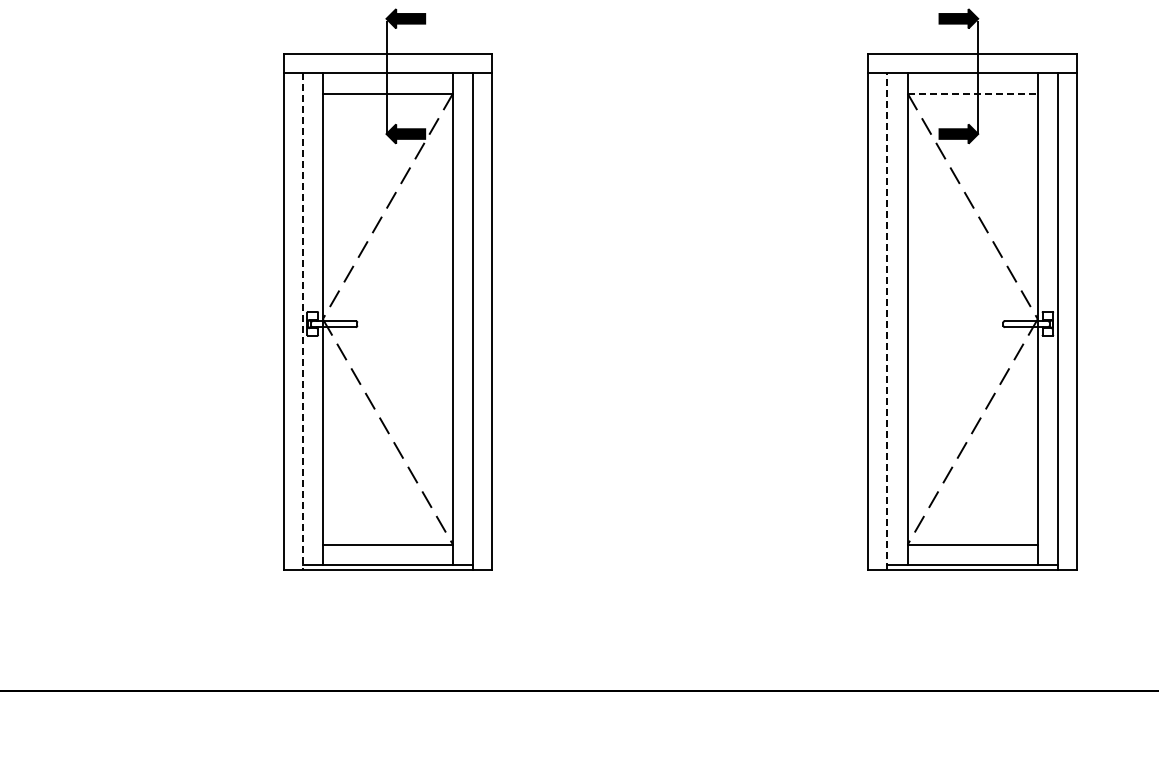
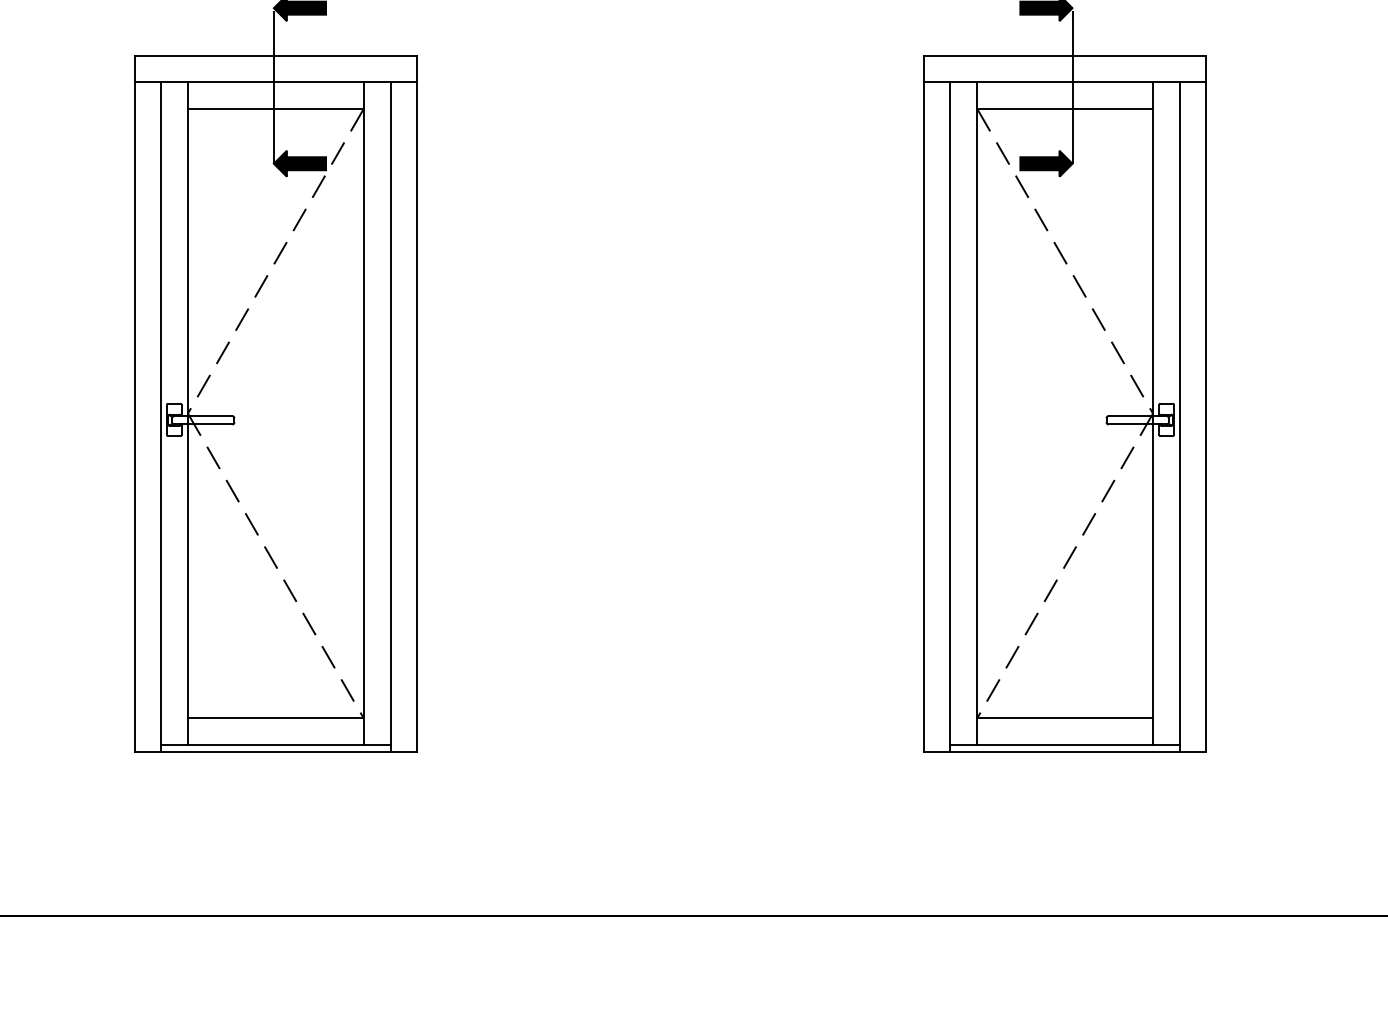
line: (973, 93) -> (1066, 108), dashed -> solid
line: (887, 321) -> (950, 416), dashed -> solid
line: (302, 322) -> (160, 418), dashed -> solid

